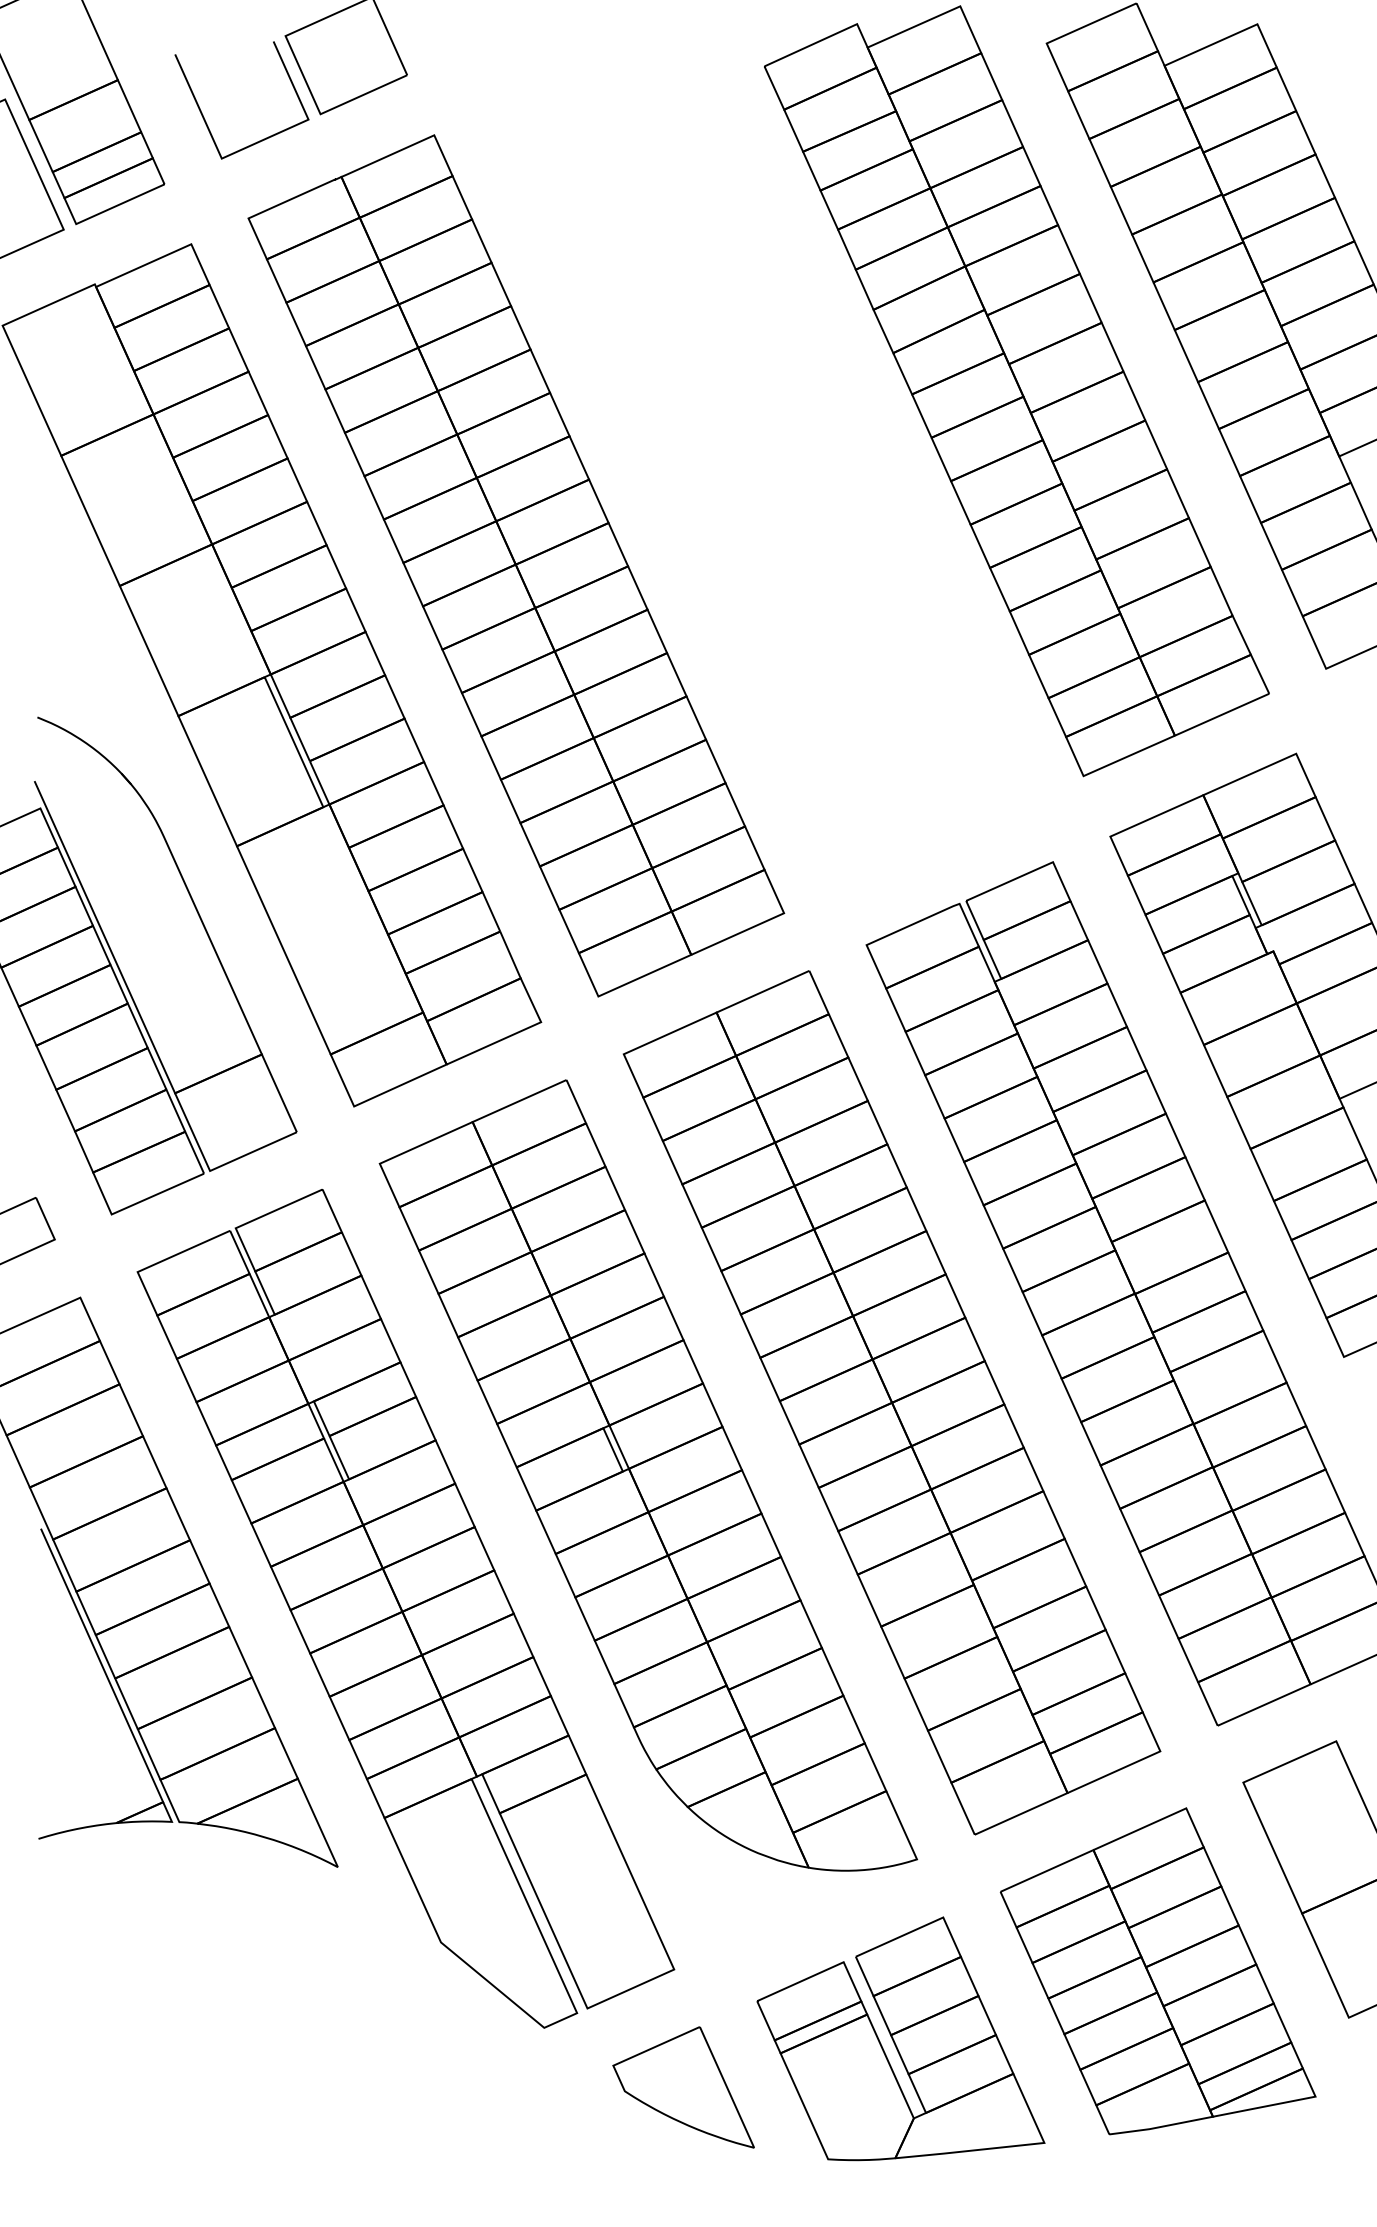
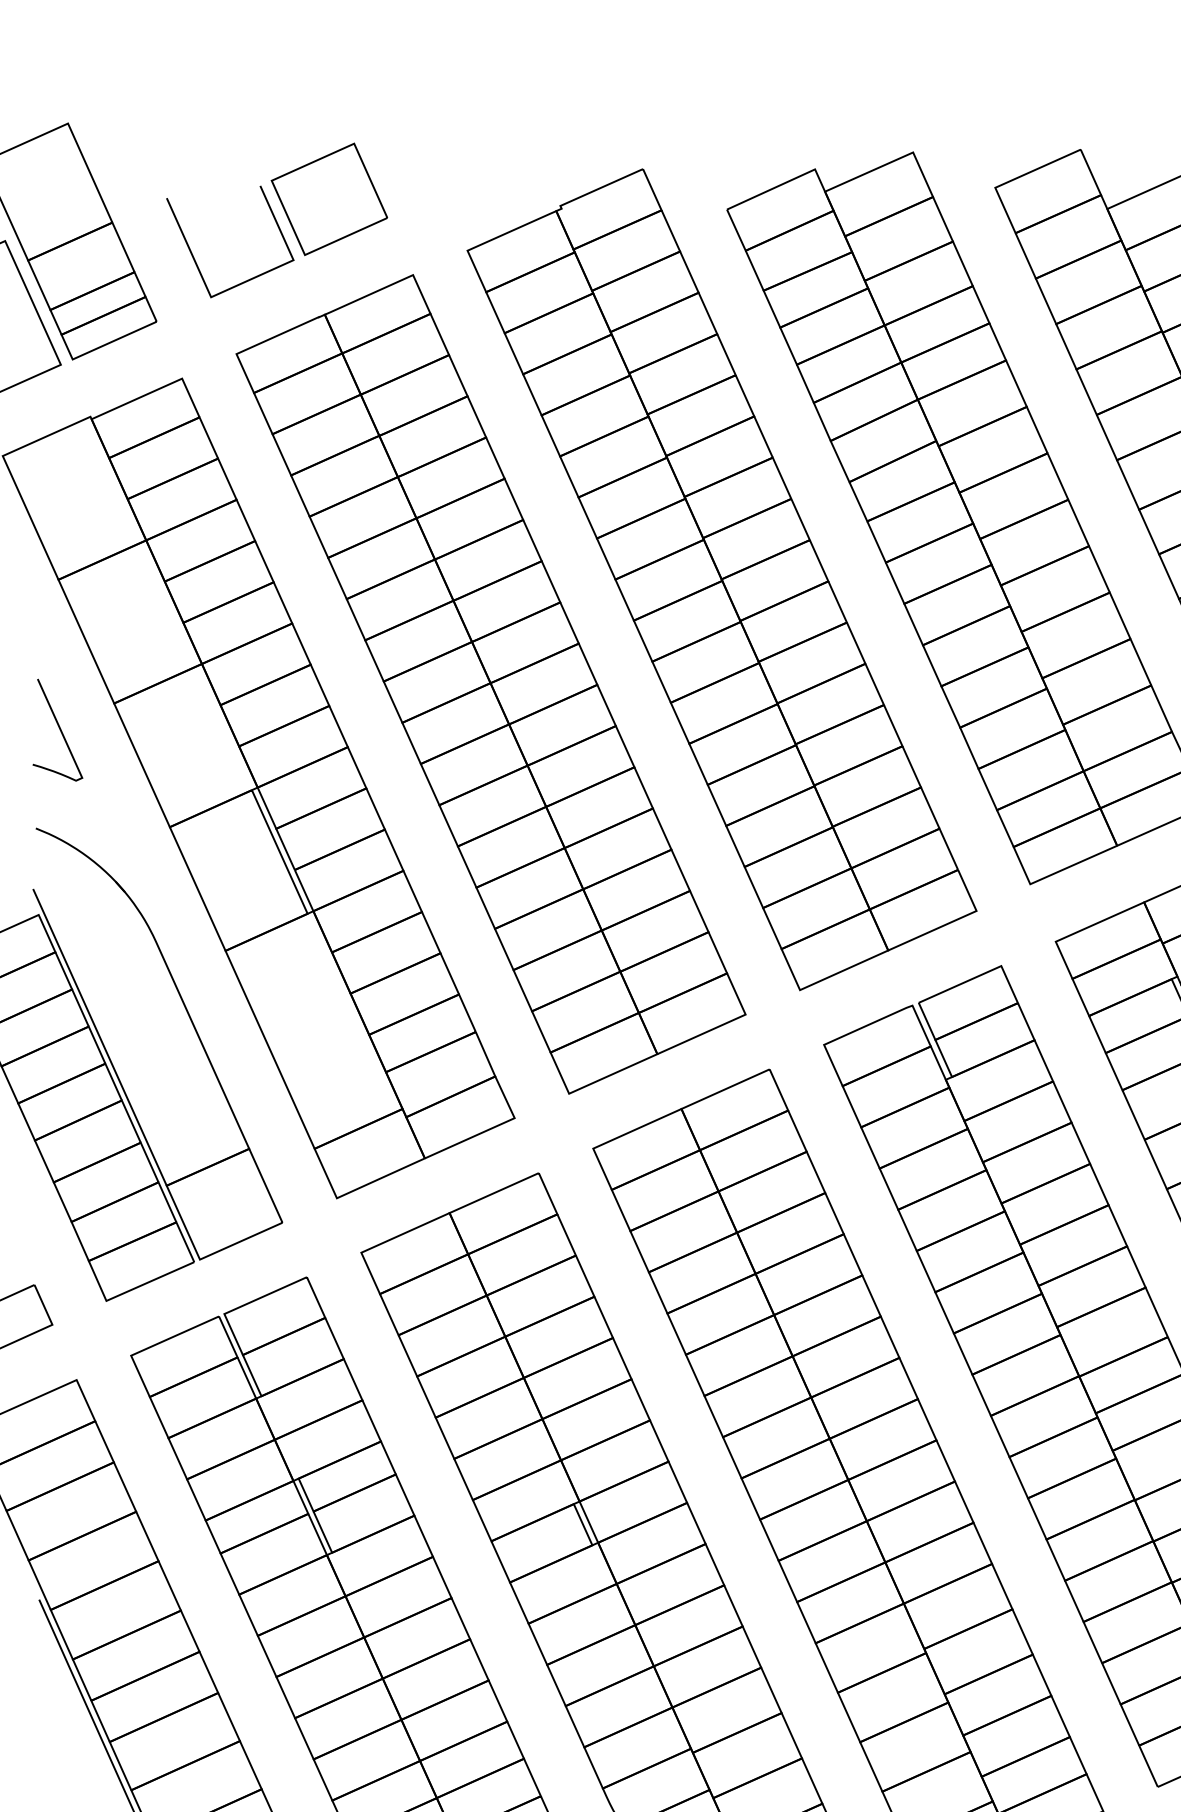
part: (758, 455) -> (721, 579), added
curve: (62, 614) -> (59, 730), added

